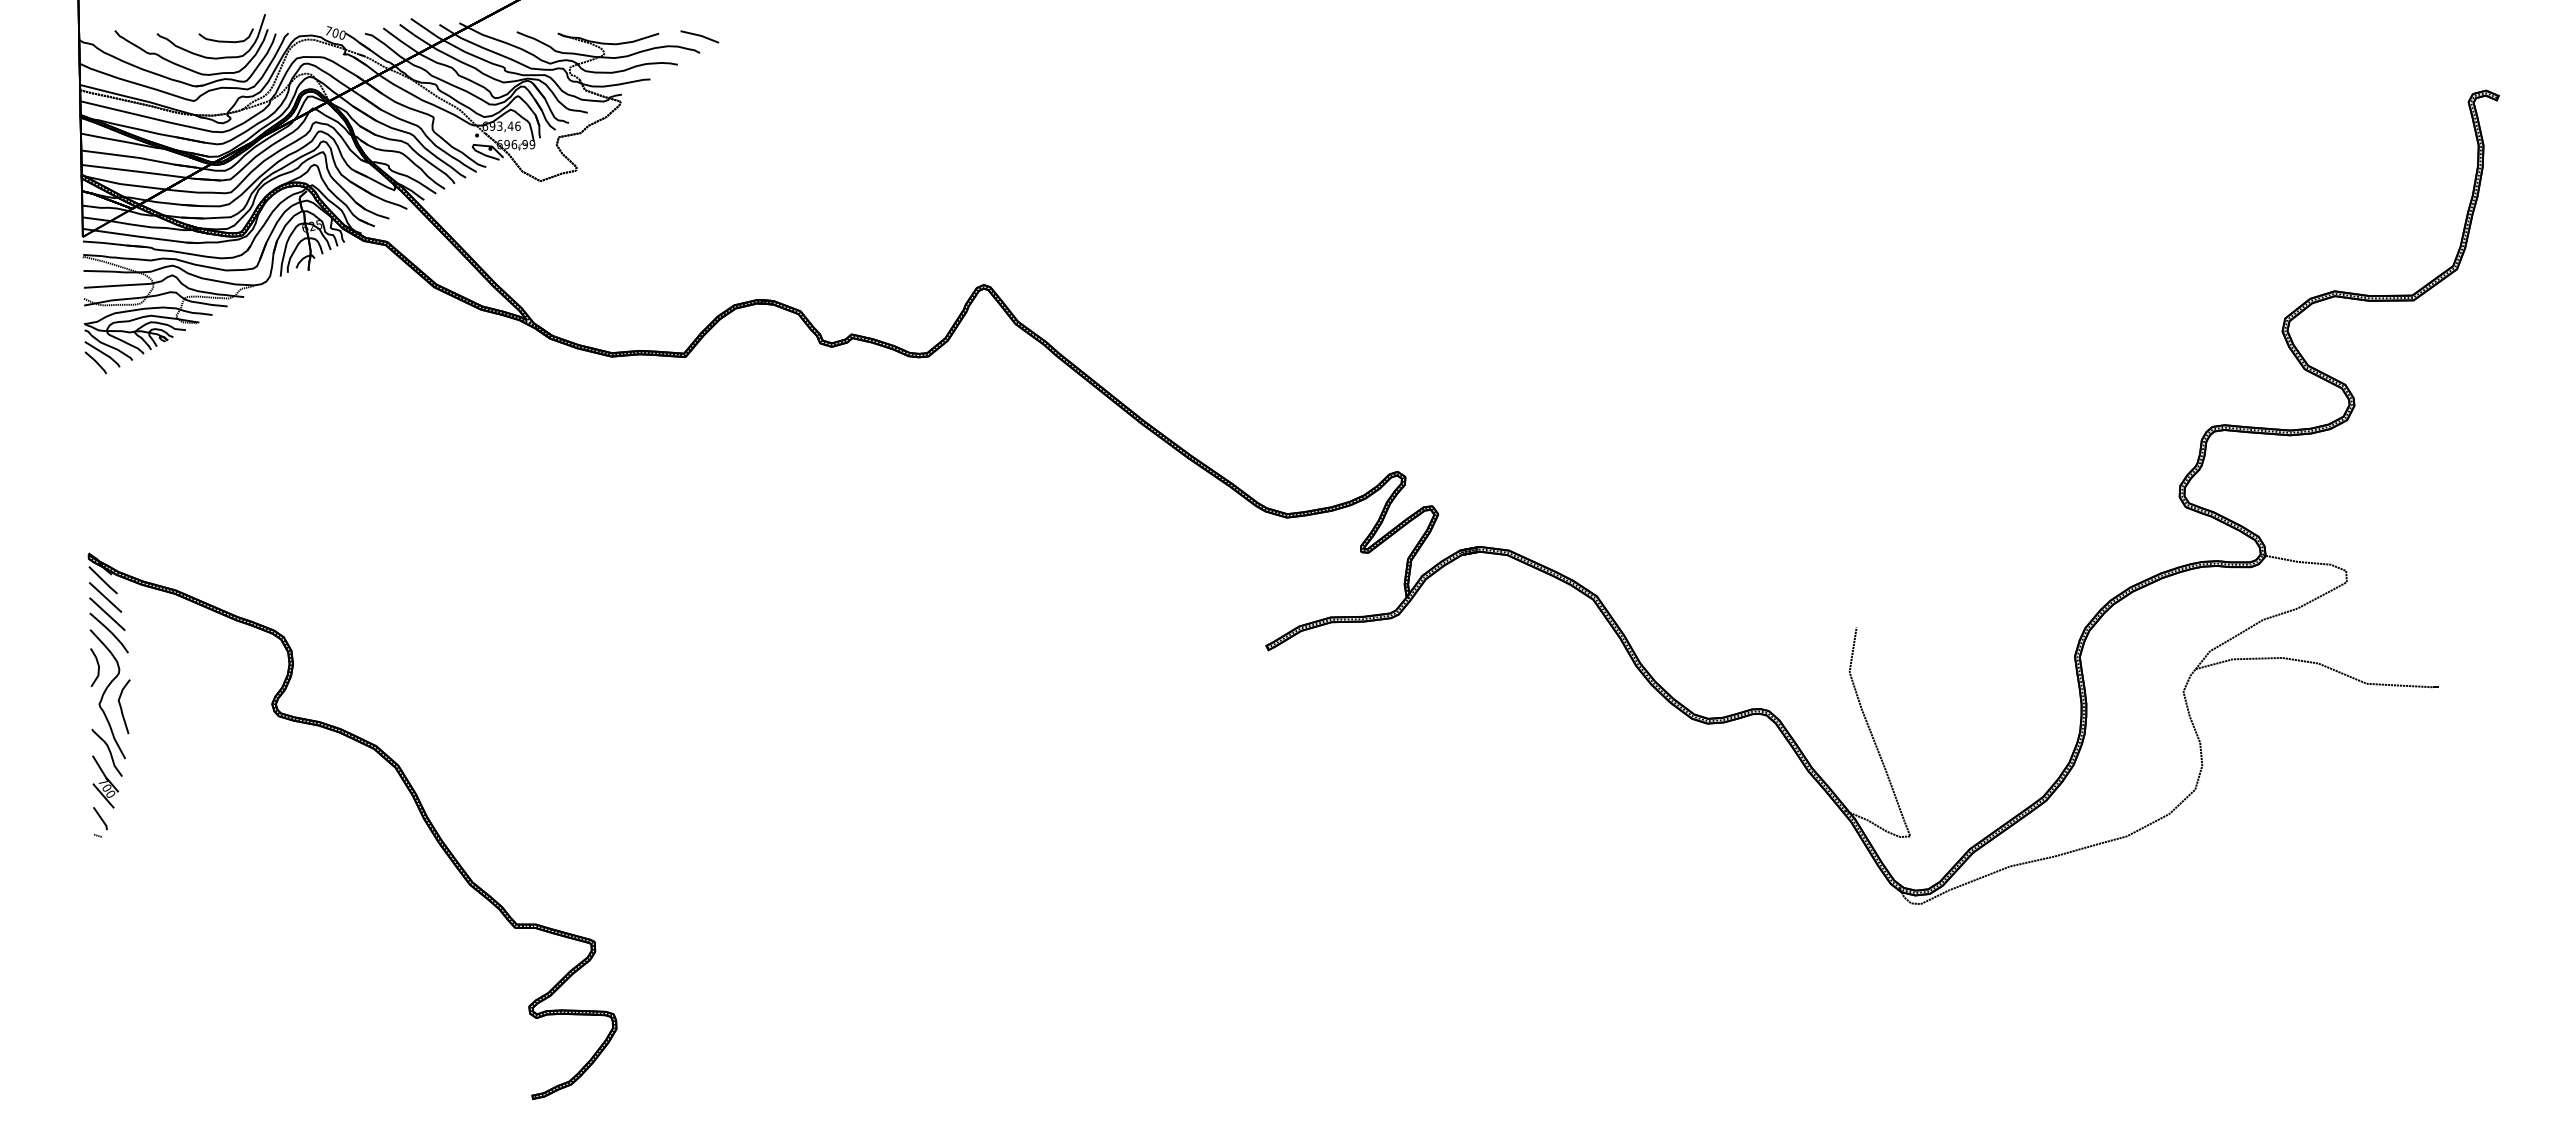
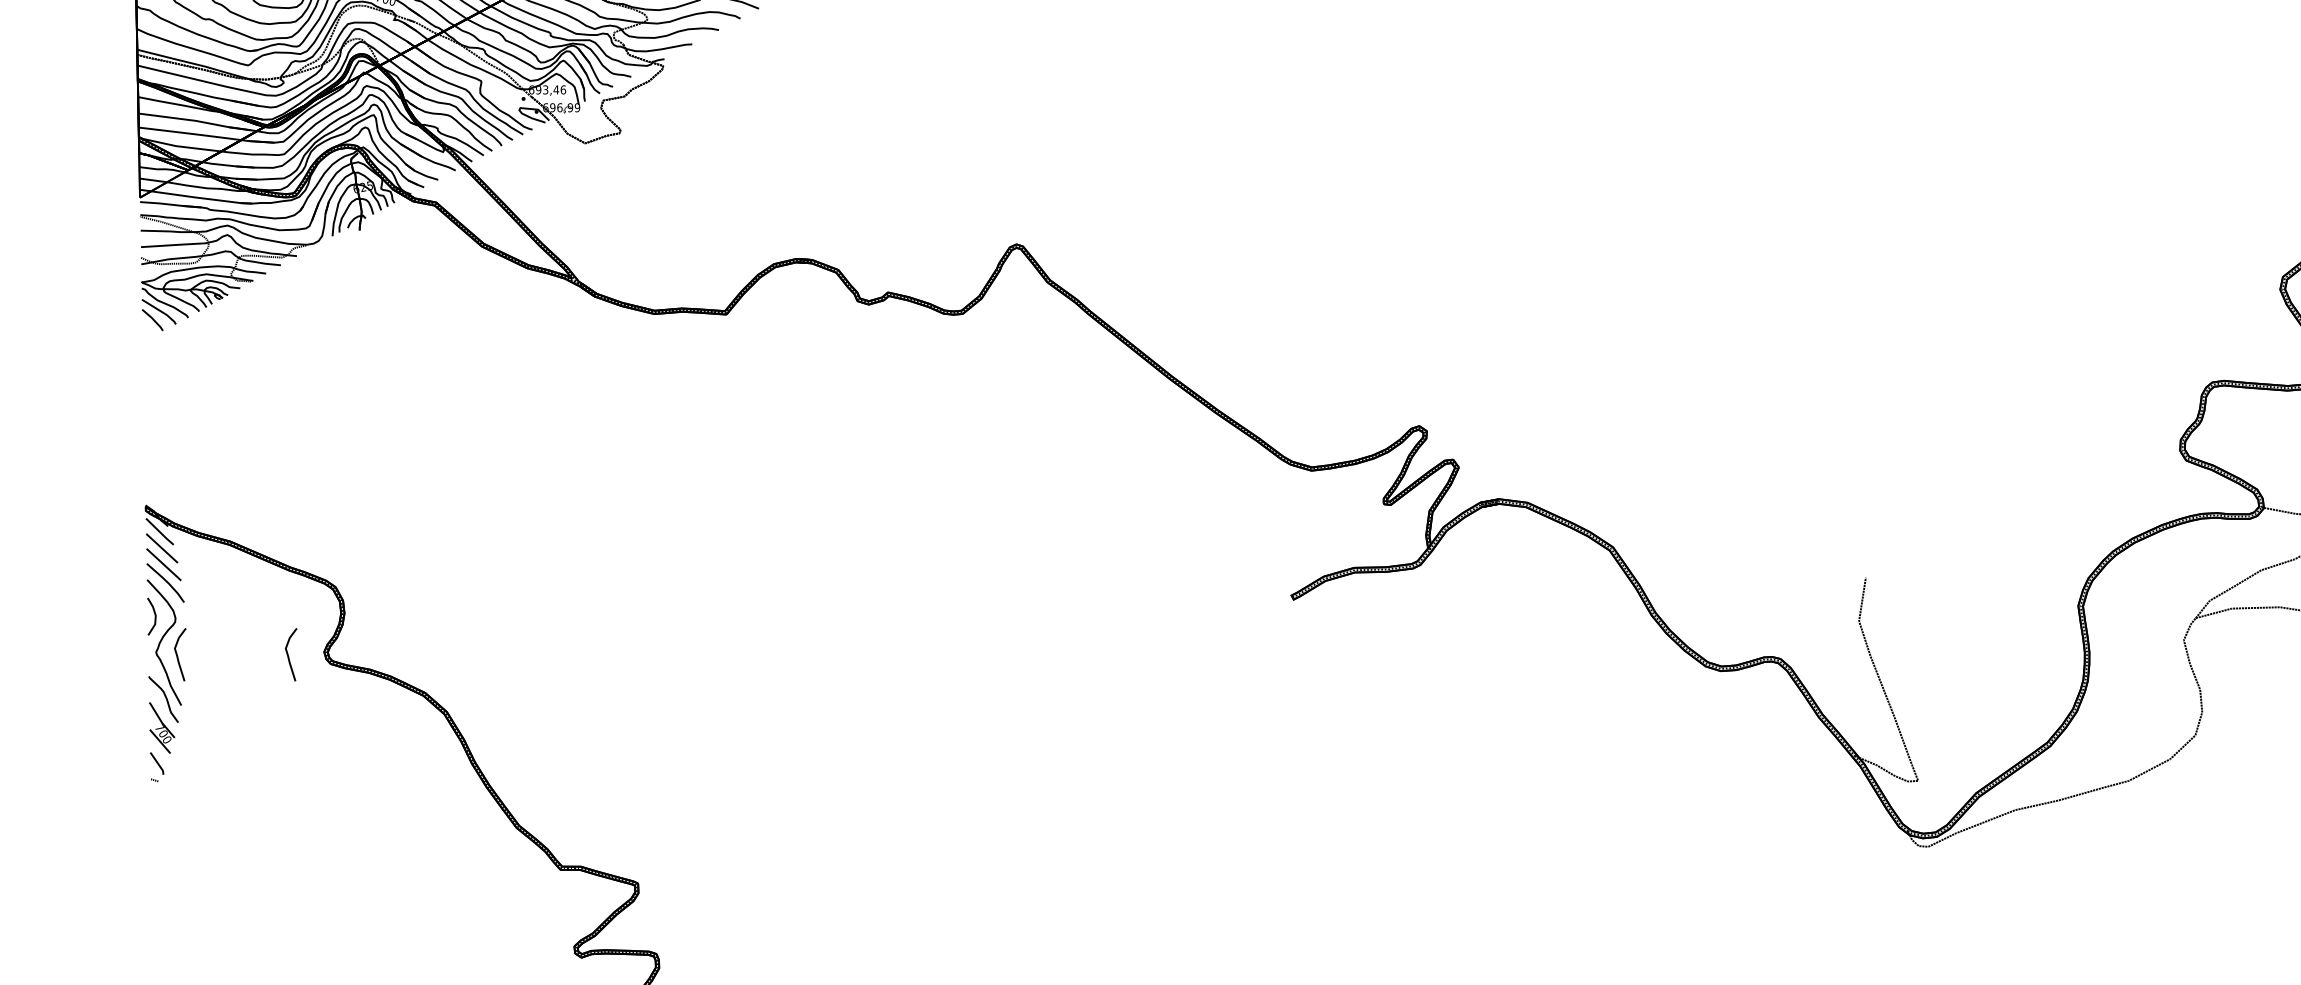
curve: (235, 706) -> (288, 654), added

